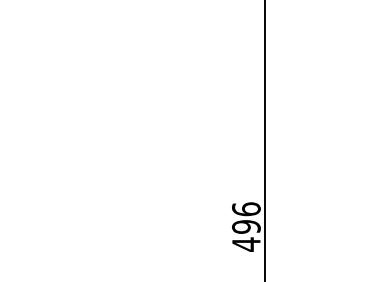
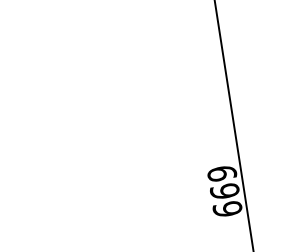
text: (246, 226) -> (224, 190), 496 -> 669

